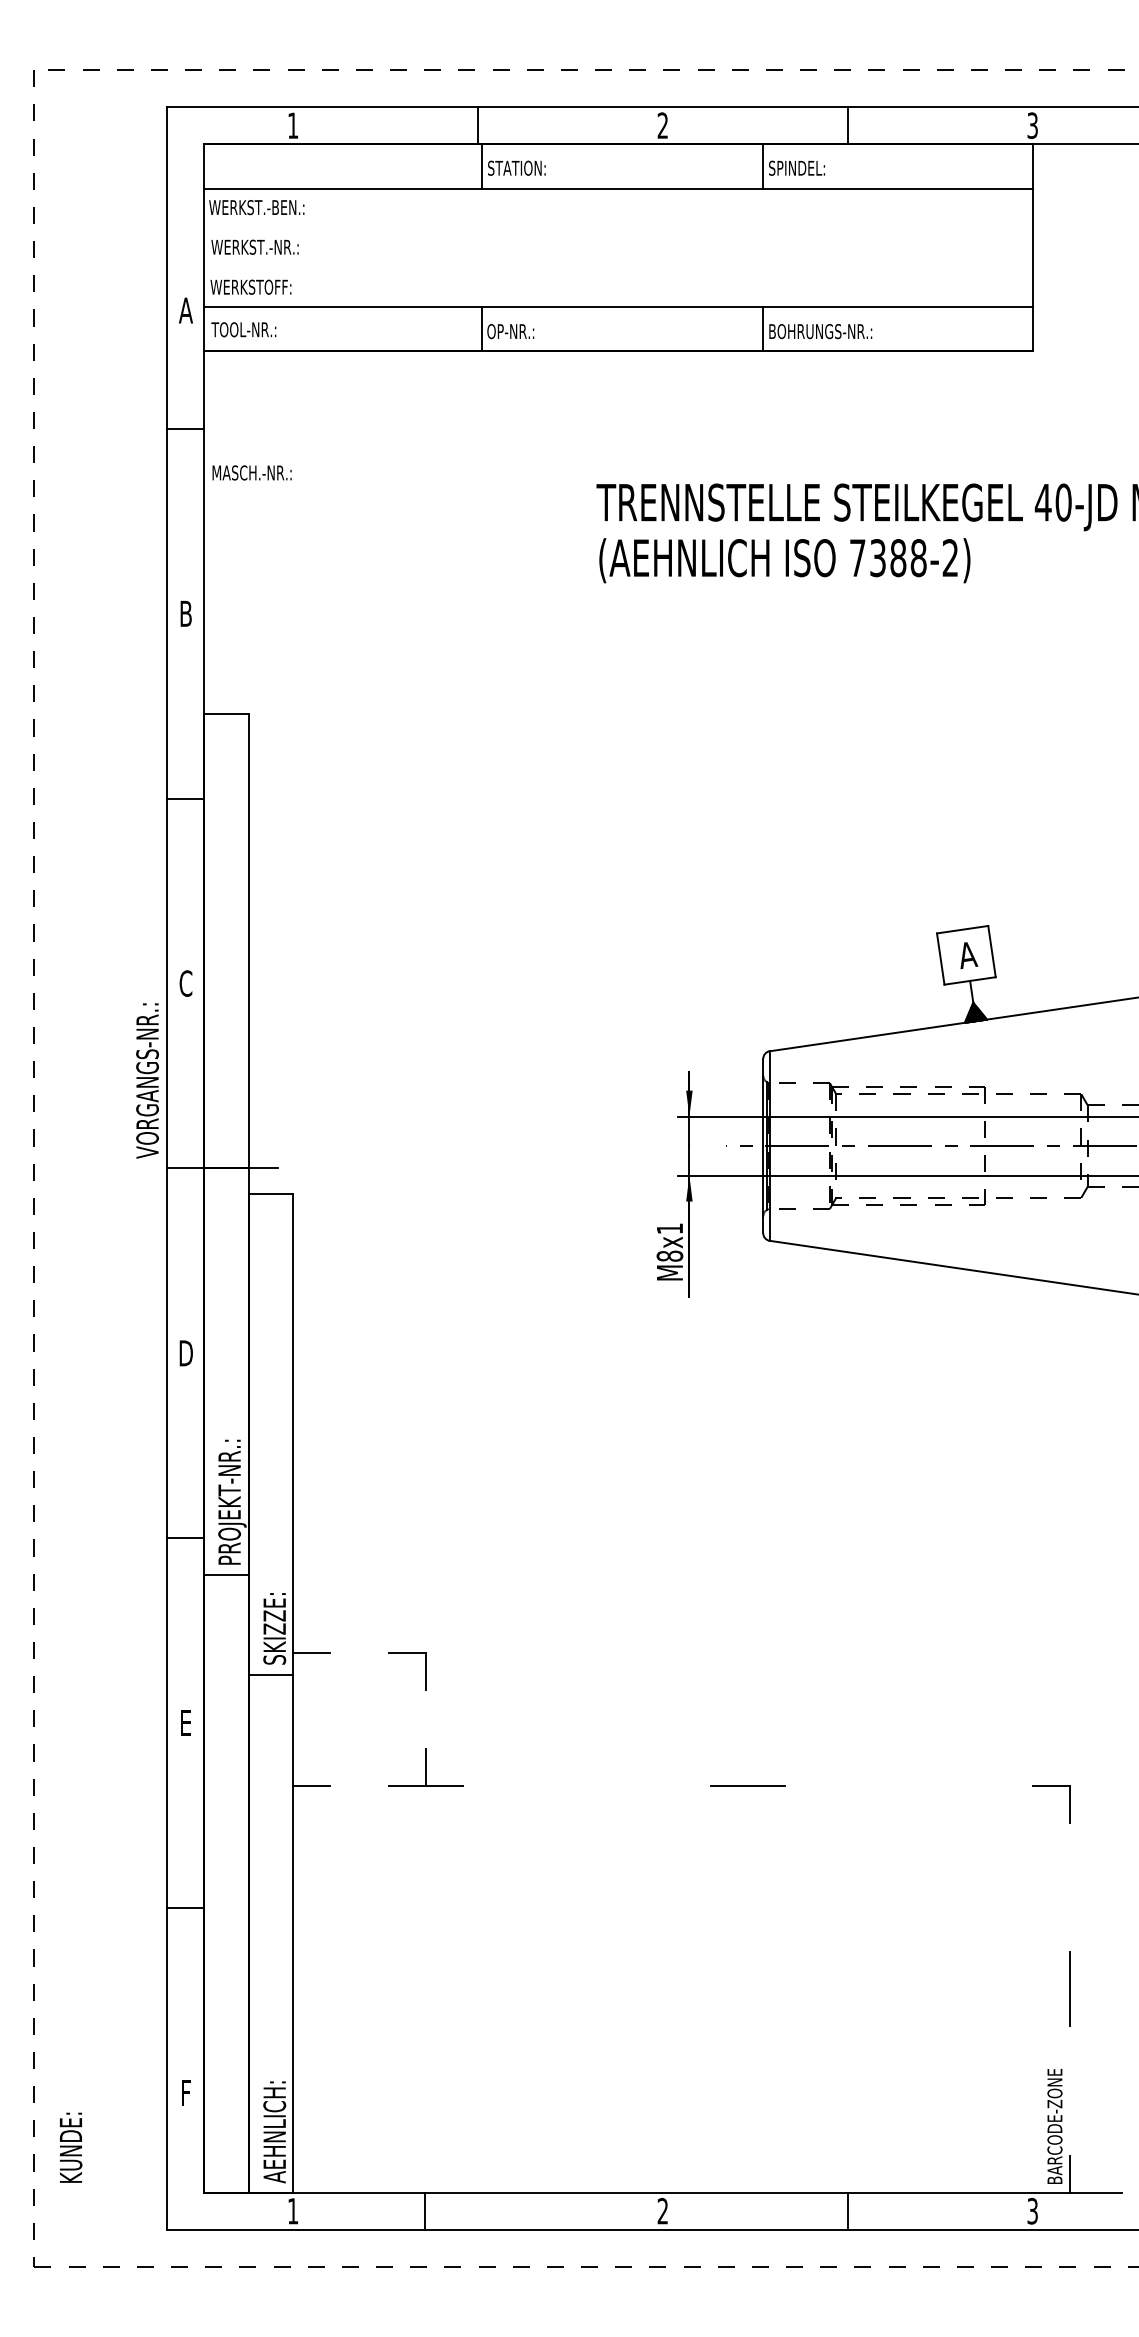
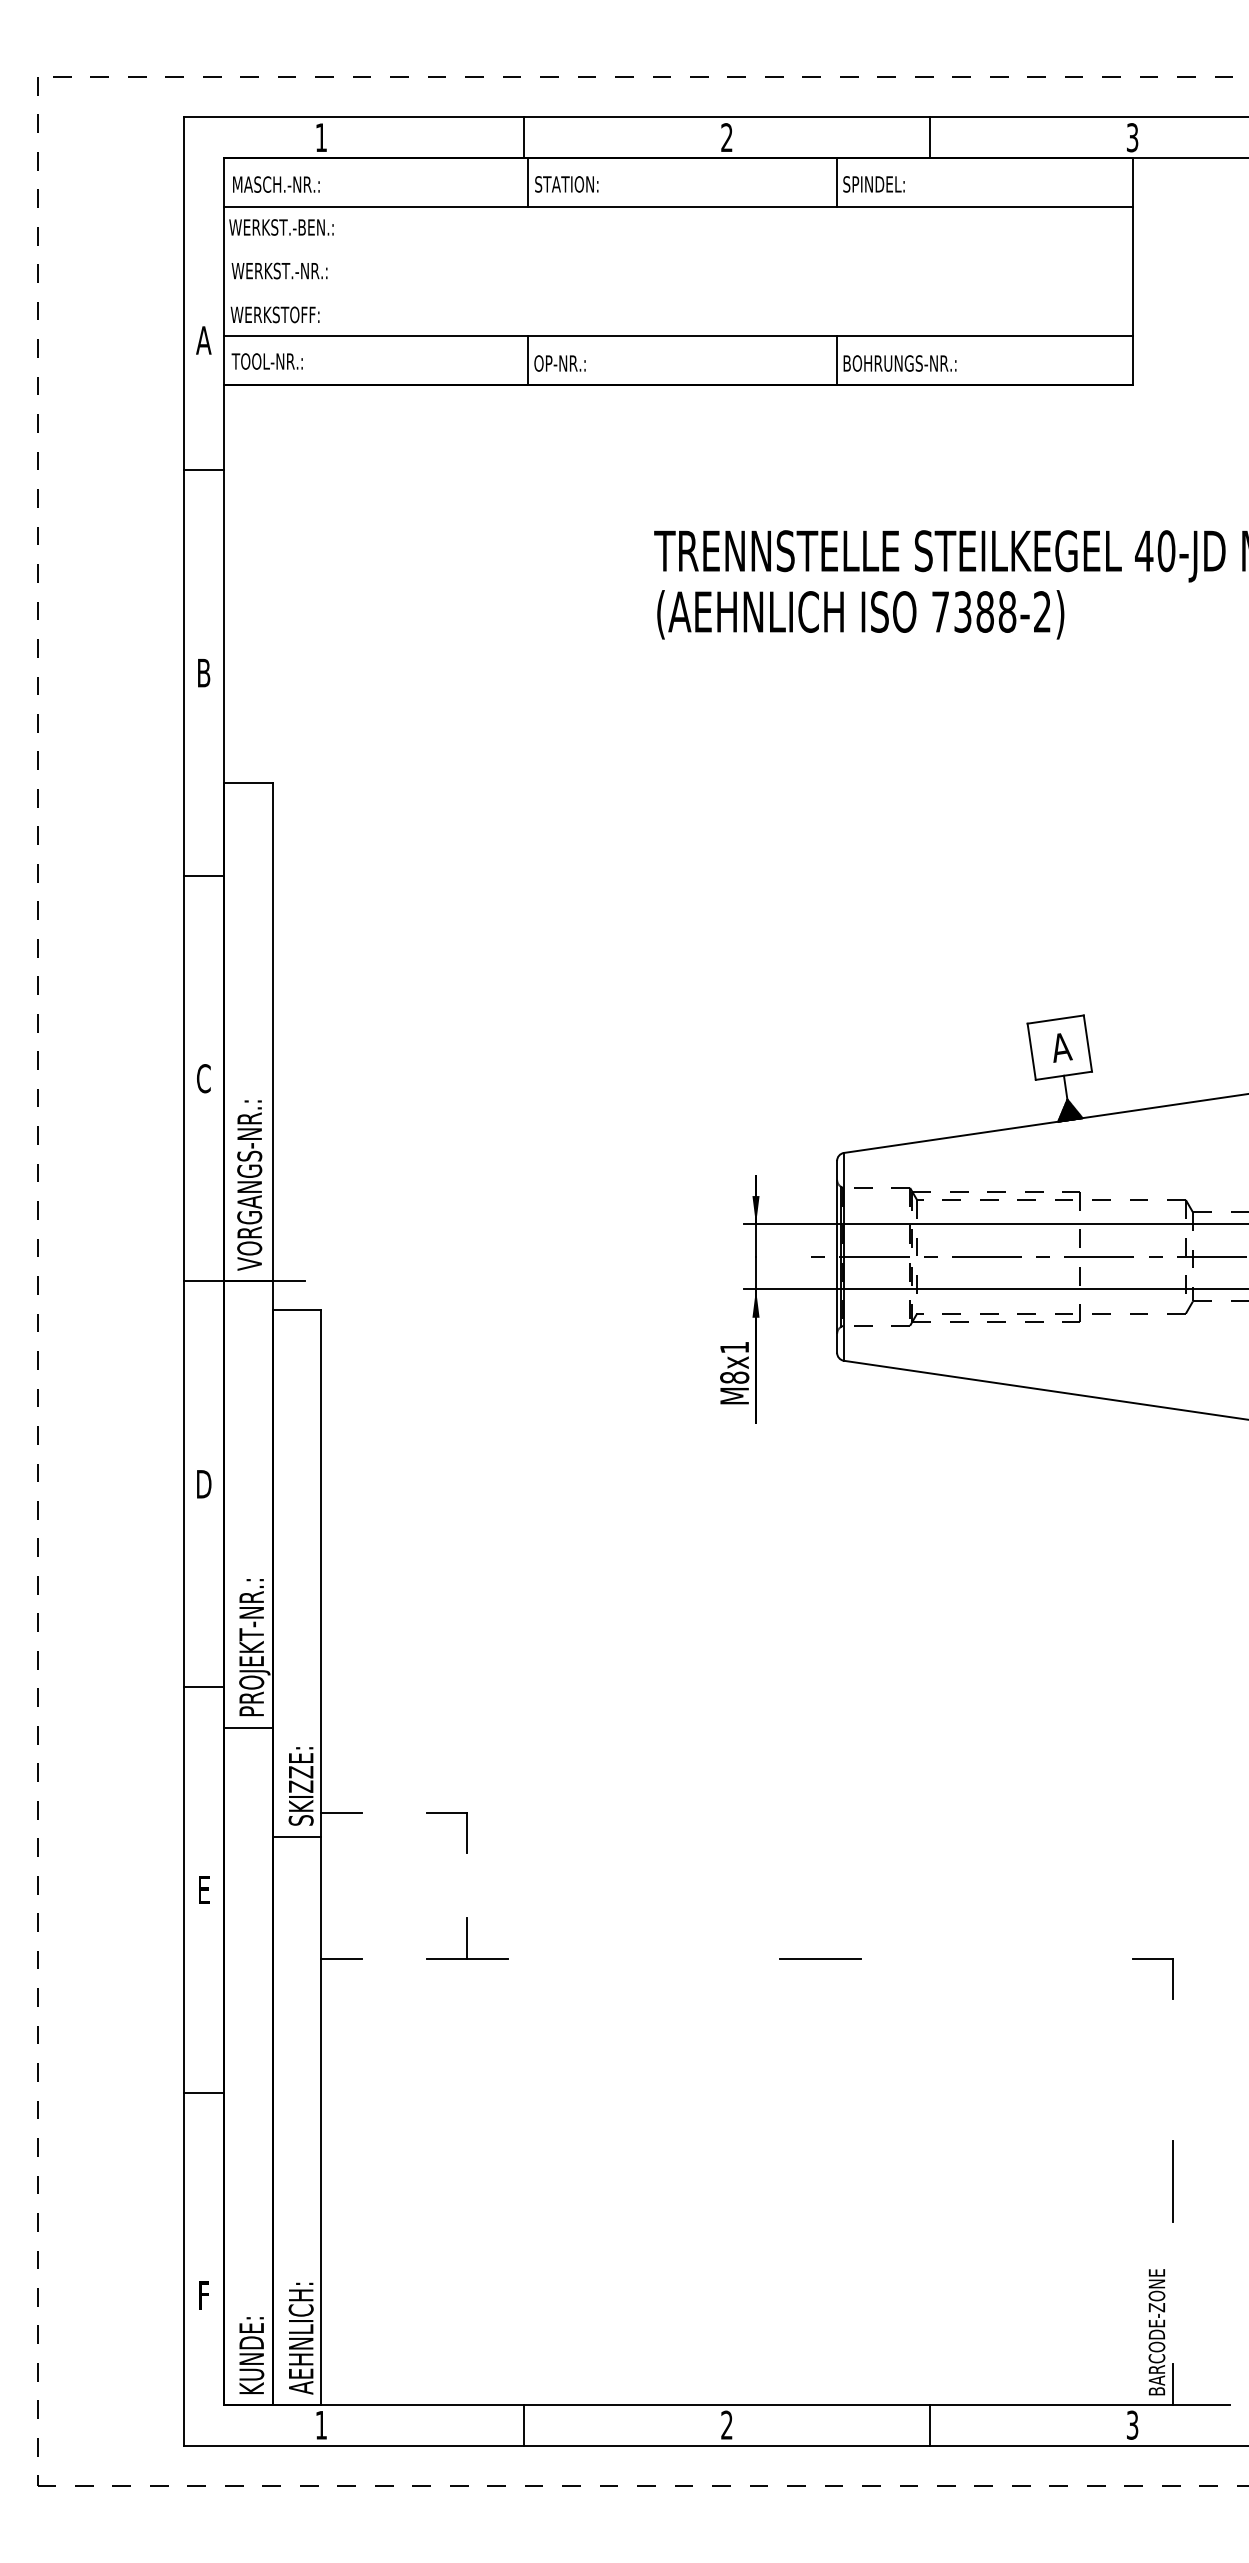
text: (252, 472) -> (276, 184), moved
text: (147, 1080) -> (249, 1185), moved
text: (70, 2147) -> (251, 2355), moved
line: (425, 2210) -> (524, 2424), moved

